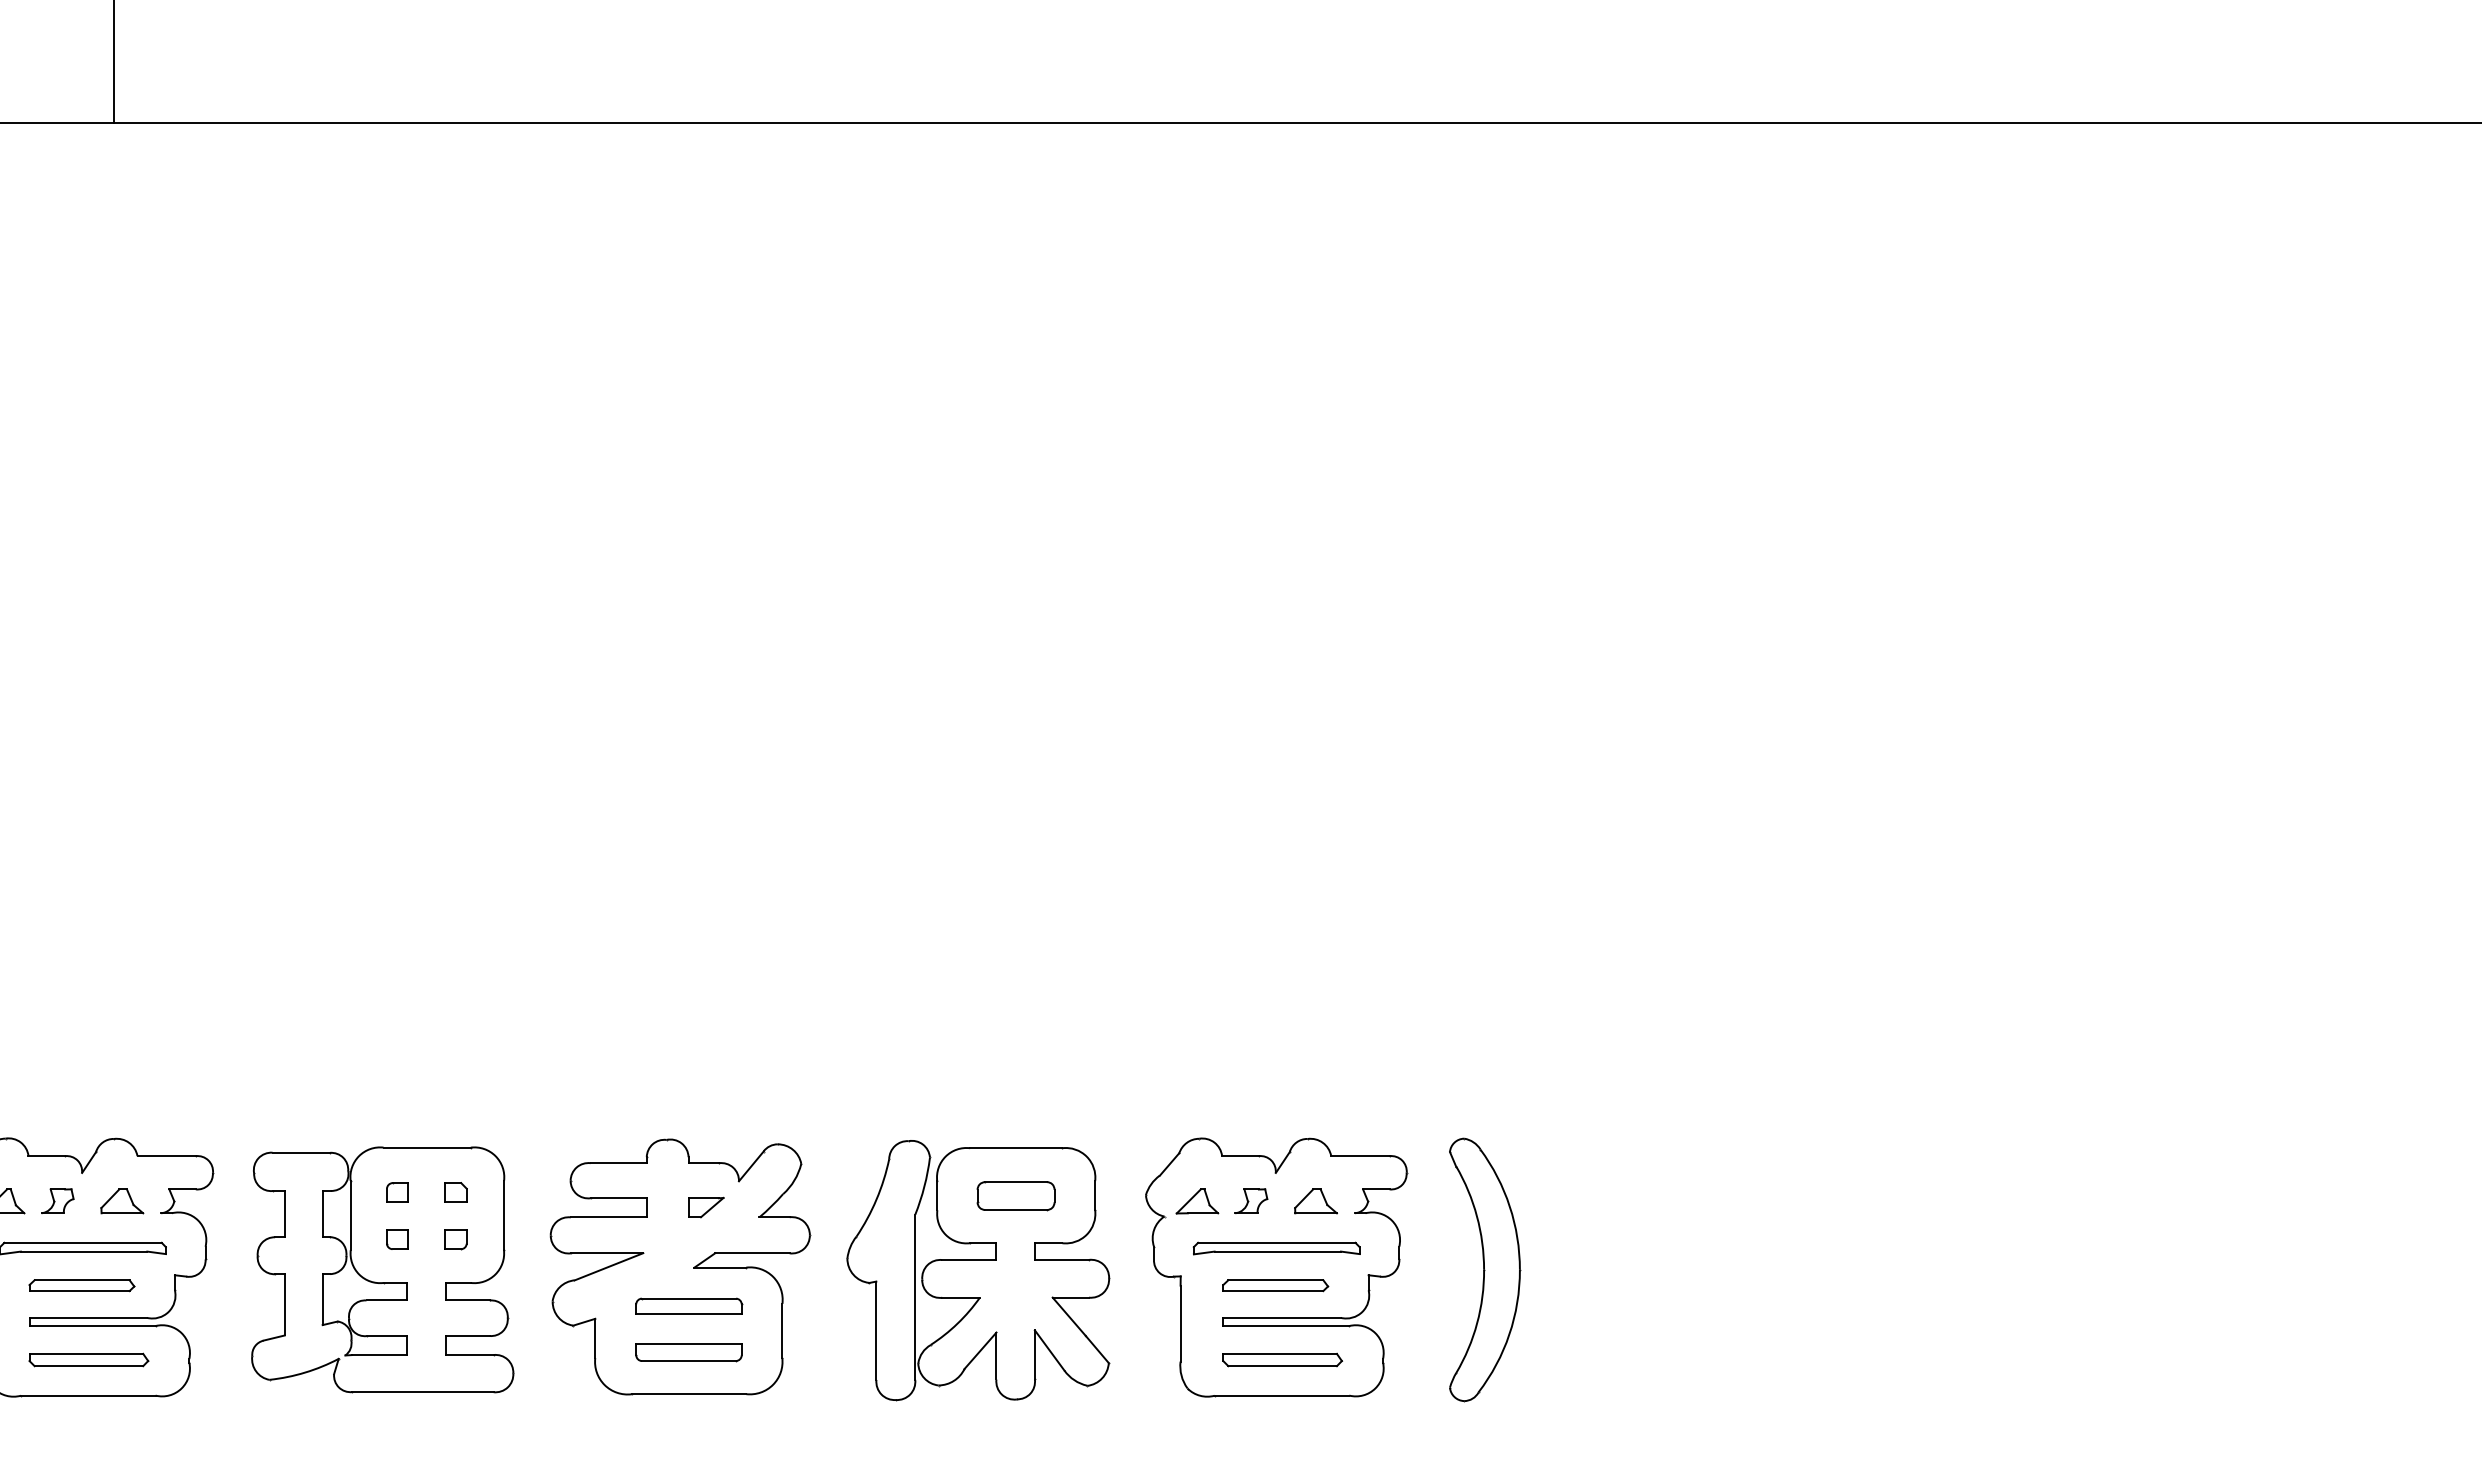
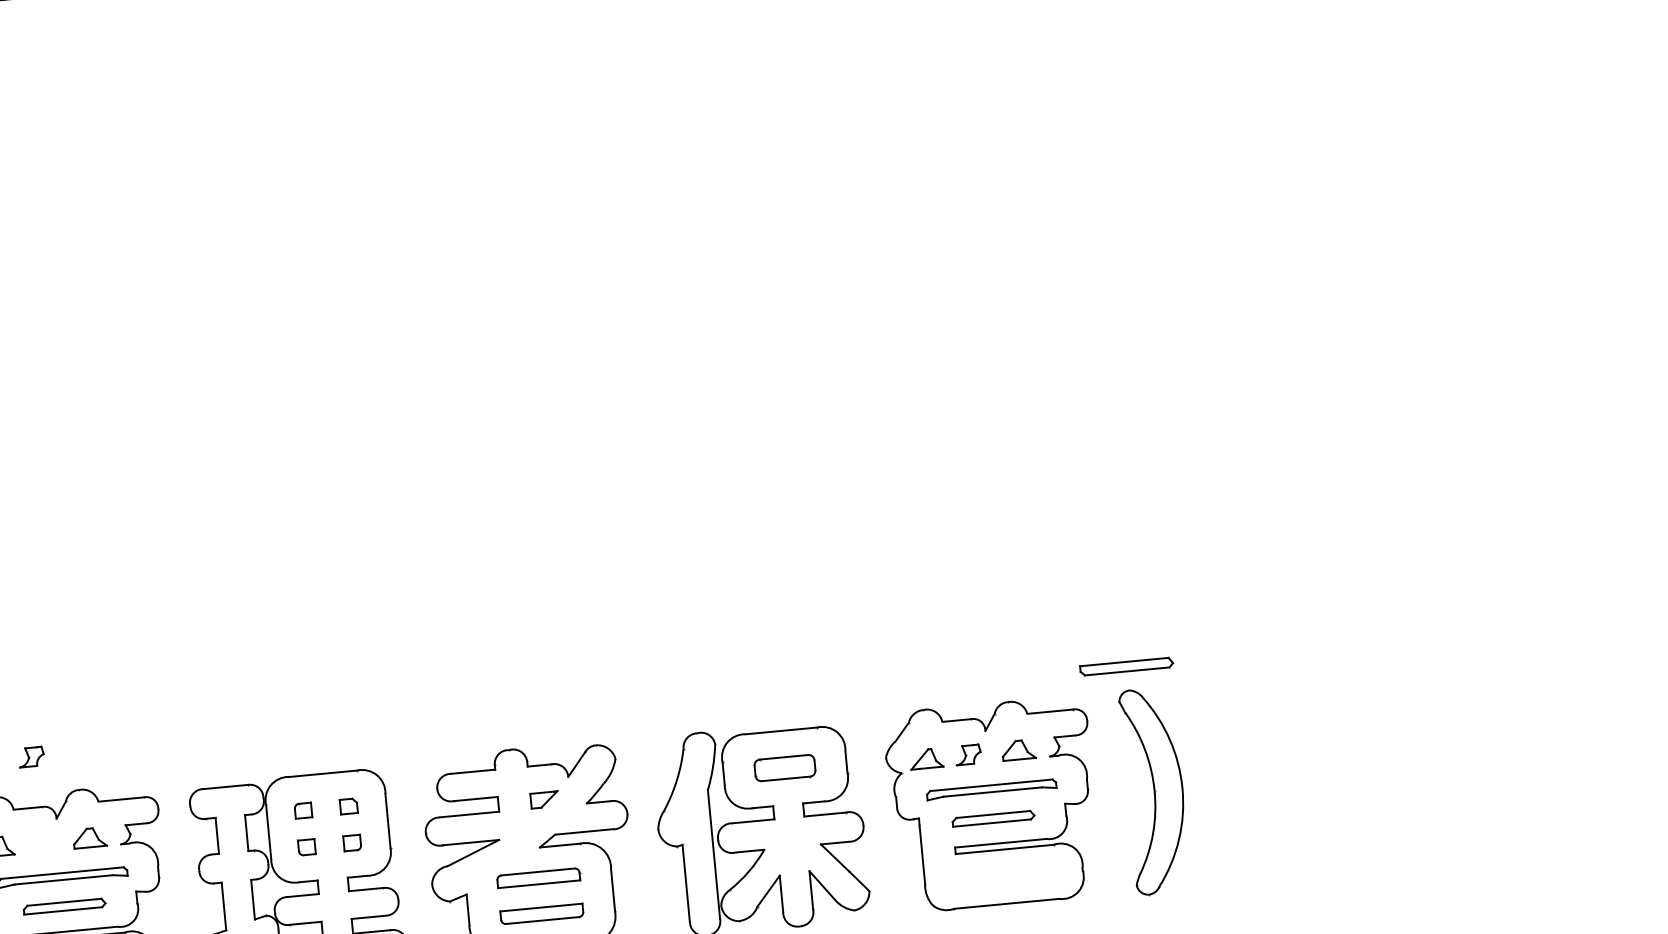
part: (57, 1200) -> (31, 756), moved
part: (1282, 1359) -> (1126, 666), moved

